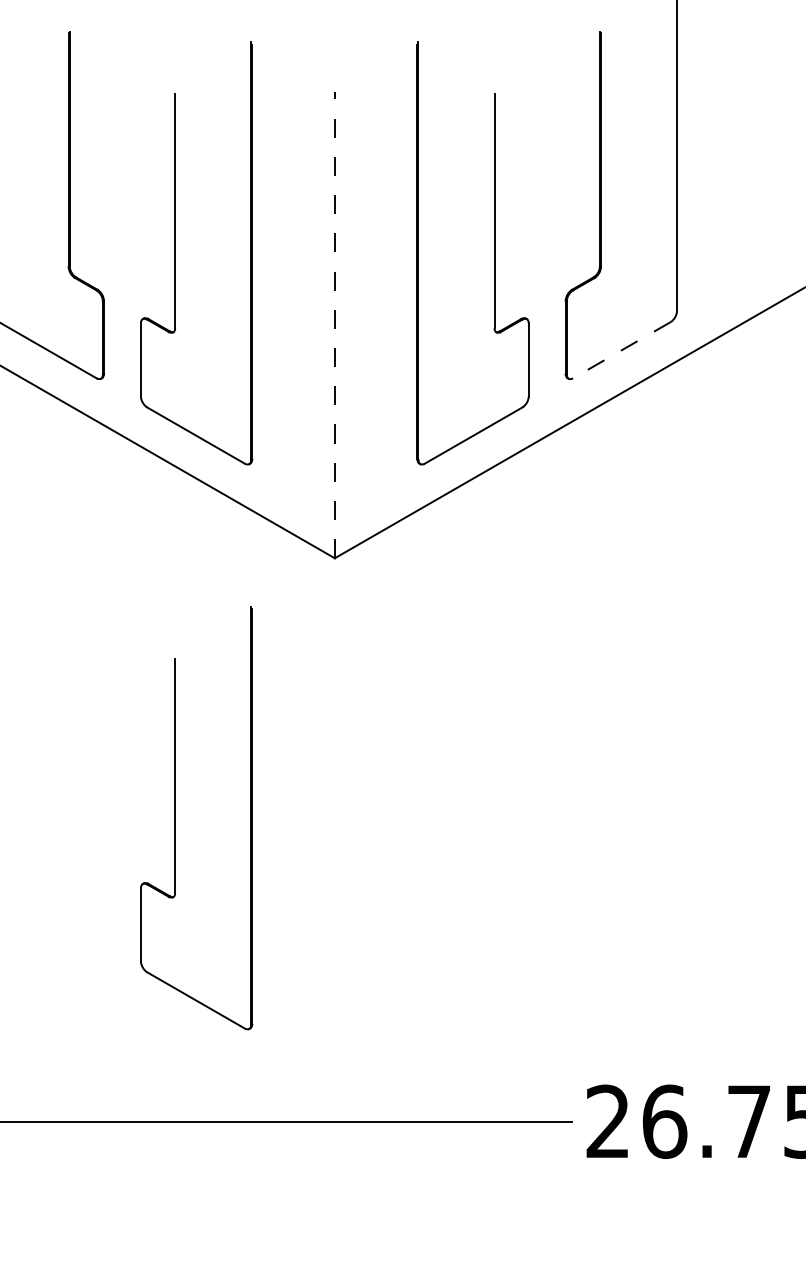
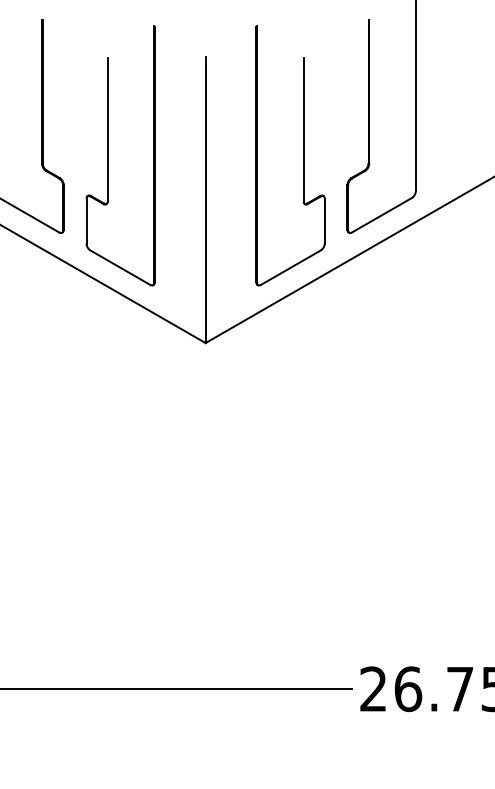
line: (334, 324) -> (205, 199), dashed -> solid
line: (621, 350) -> (381, 215), dashed -> solid
part: (176, 817) -> (108, 502), removed

